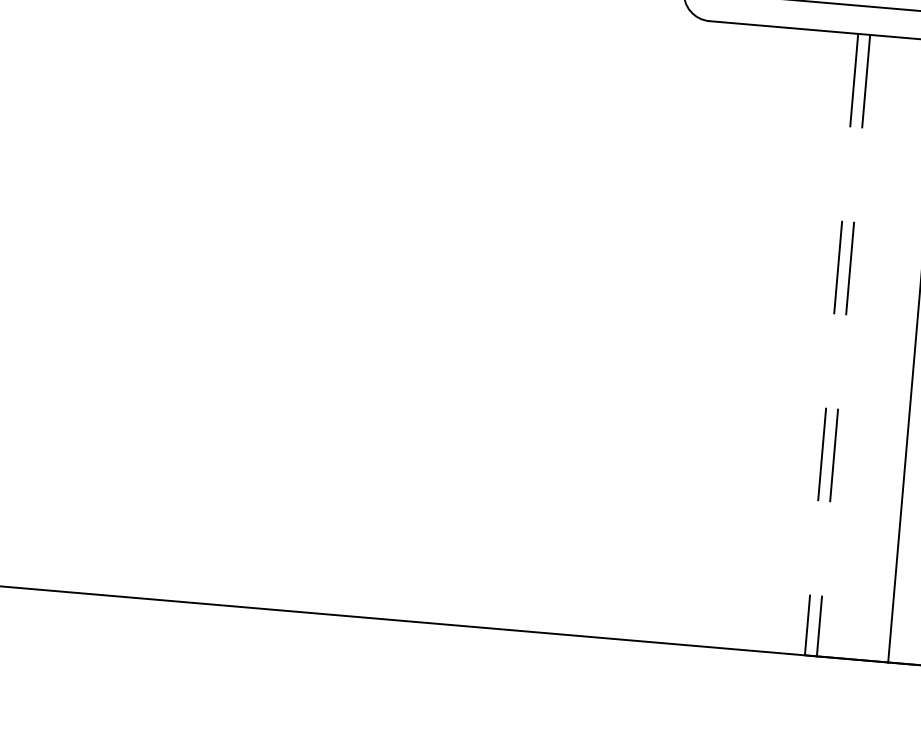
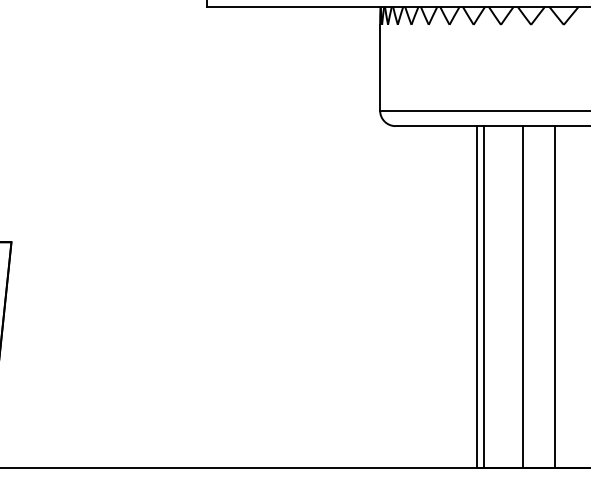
line: (831, 345) -> (477, 297), dashed -> solid
line: (842, 346) -> (483, 297), dashed -> solid

